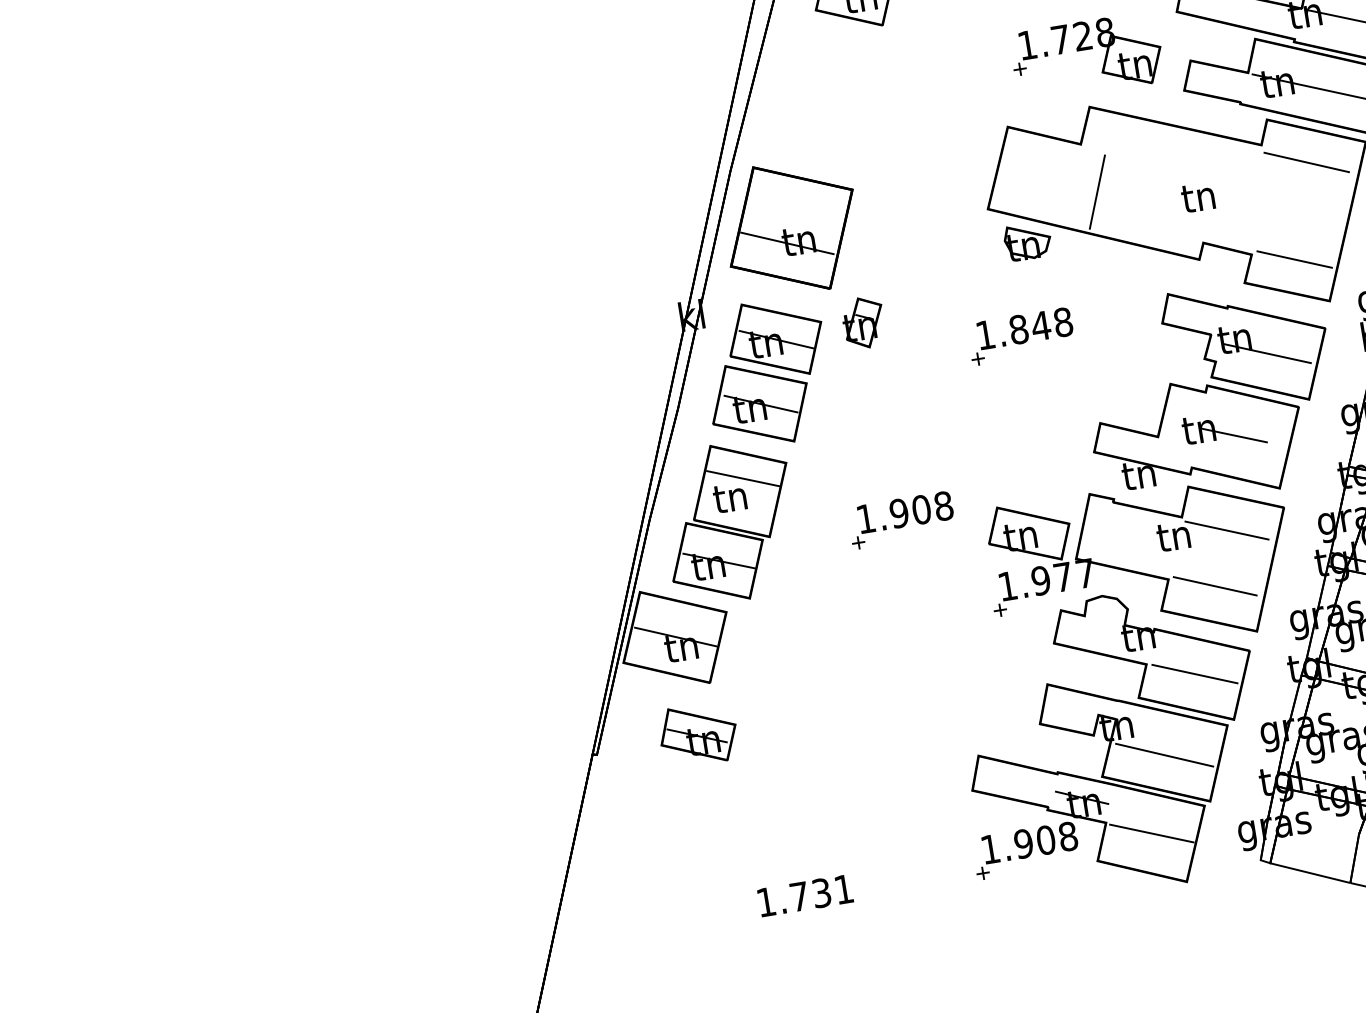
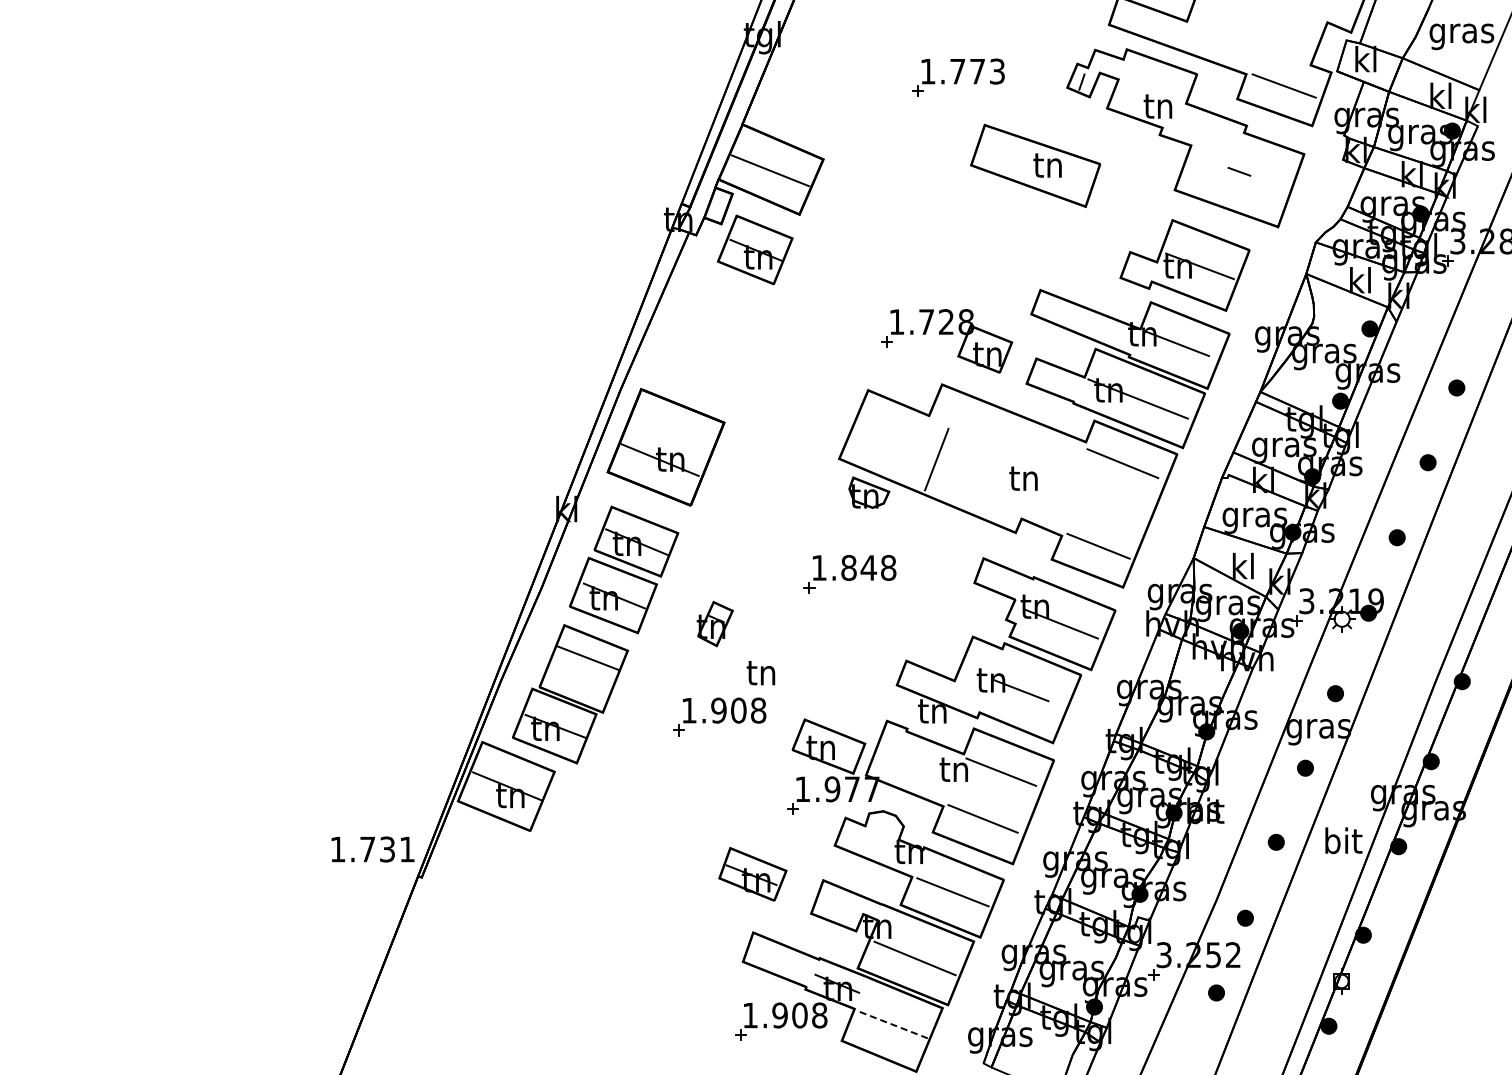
part: (862, 322) -> (714, 623), moved
text: (729, 498) -> (760, 673), moved
part: (698, 734) -> (752, 874), moved
line: (1151, 833) -> (892, 1024), solid -> dashed
text: (804, 895) -> (372, 849), moved

